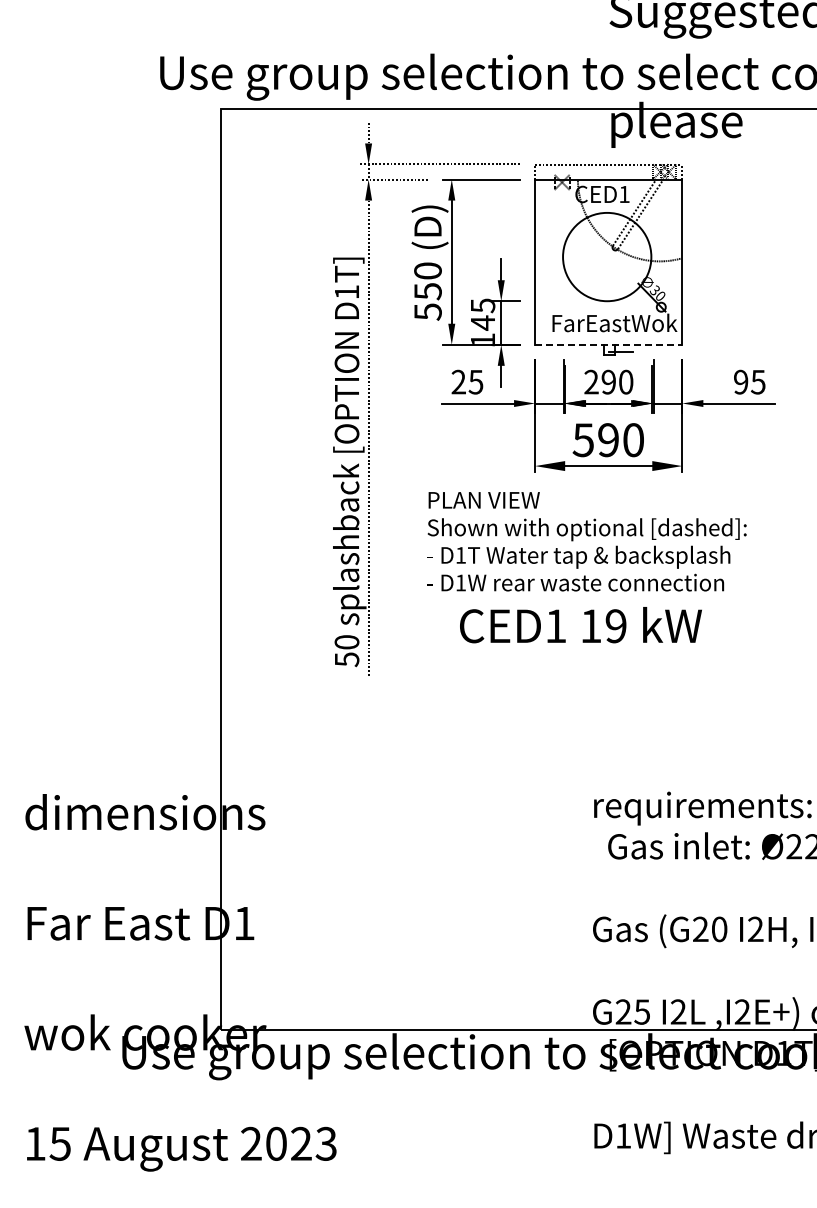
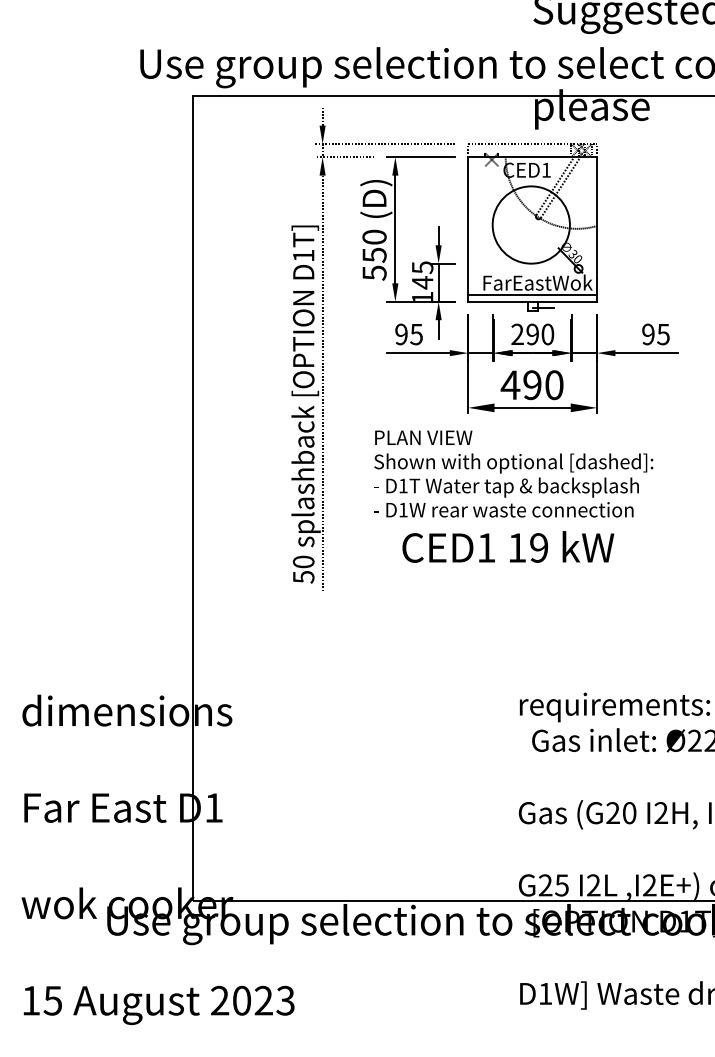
line: (608, 337) -> (532, 295), added
line: (608, 344) -> (532, 301), dashed -> solid
text: (458, 382) -> (401, 334), 25 -> 95
text: (583, 440) -> (510, 385), 590 -> 490

